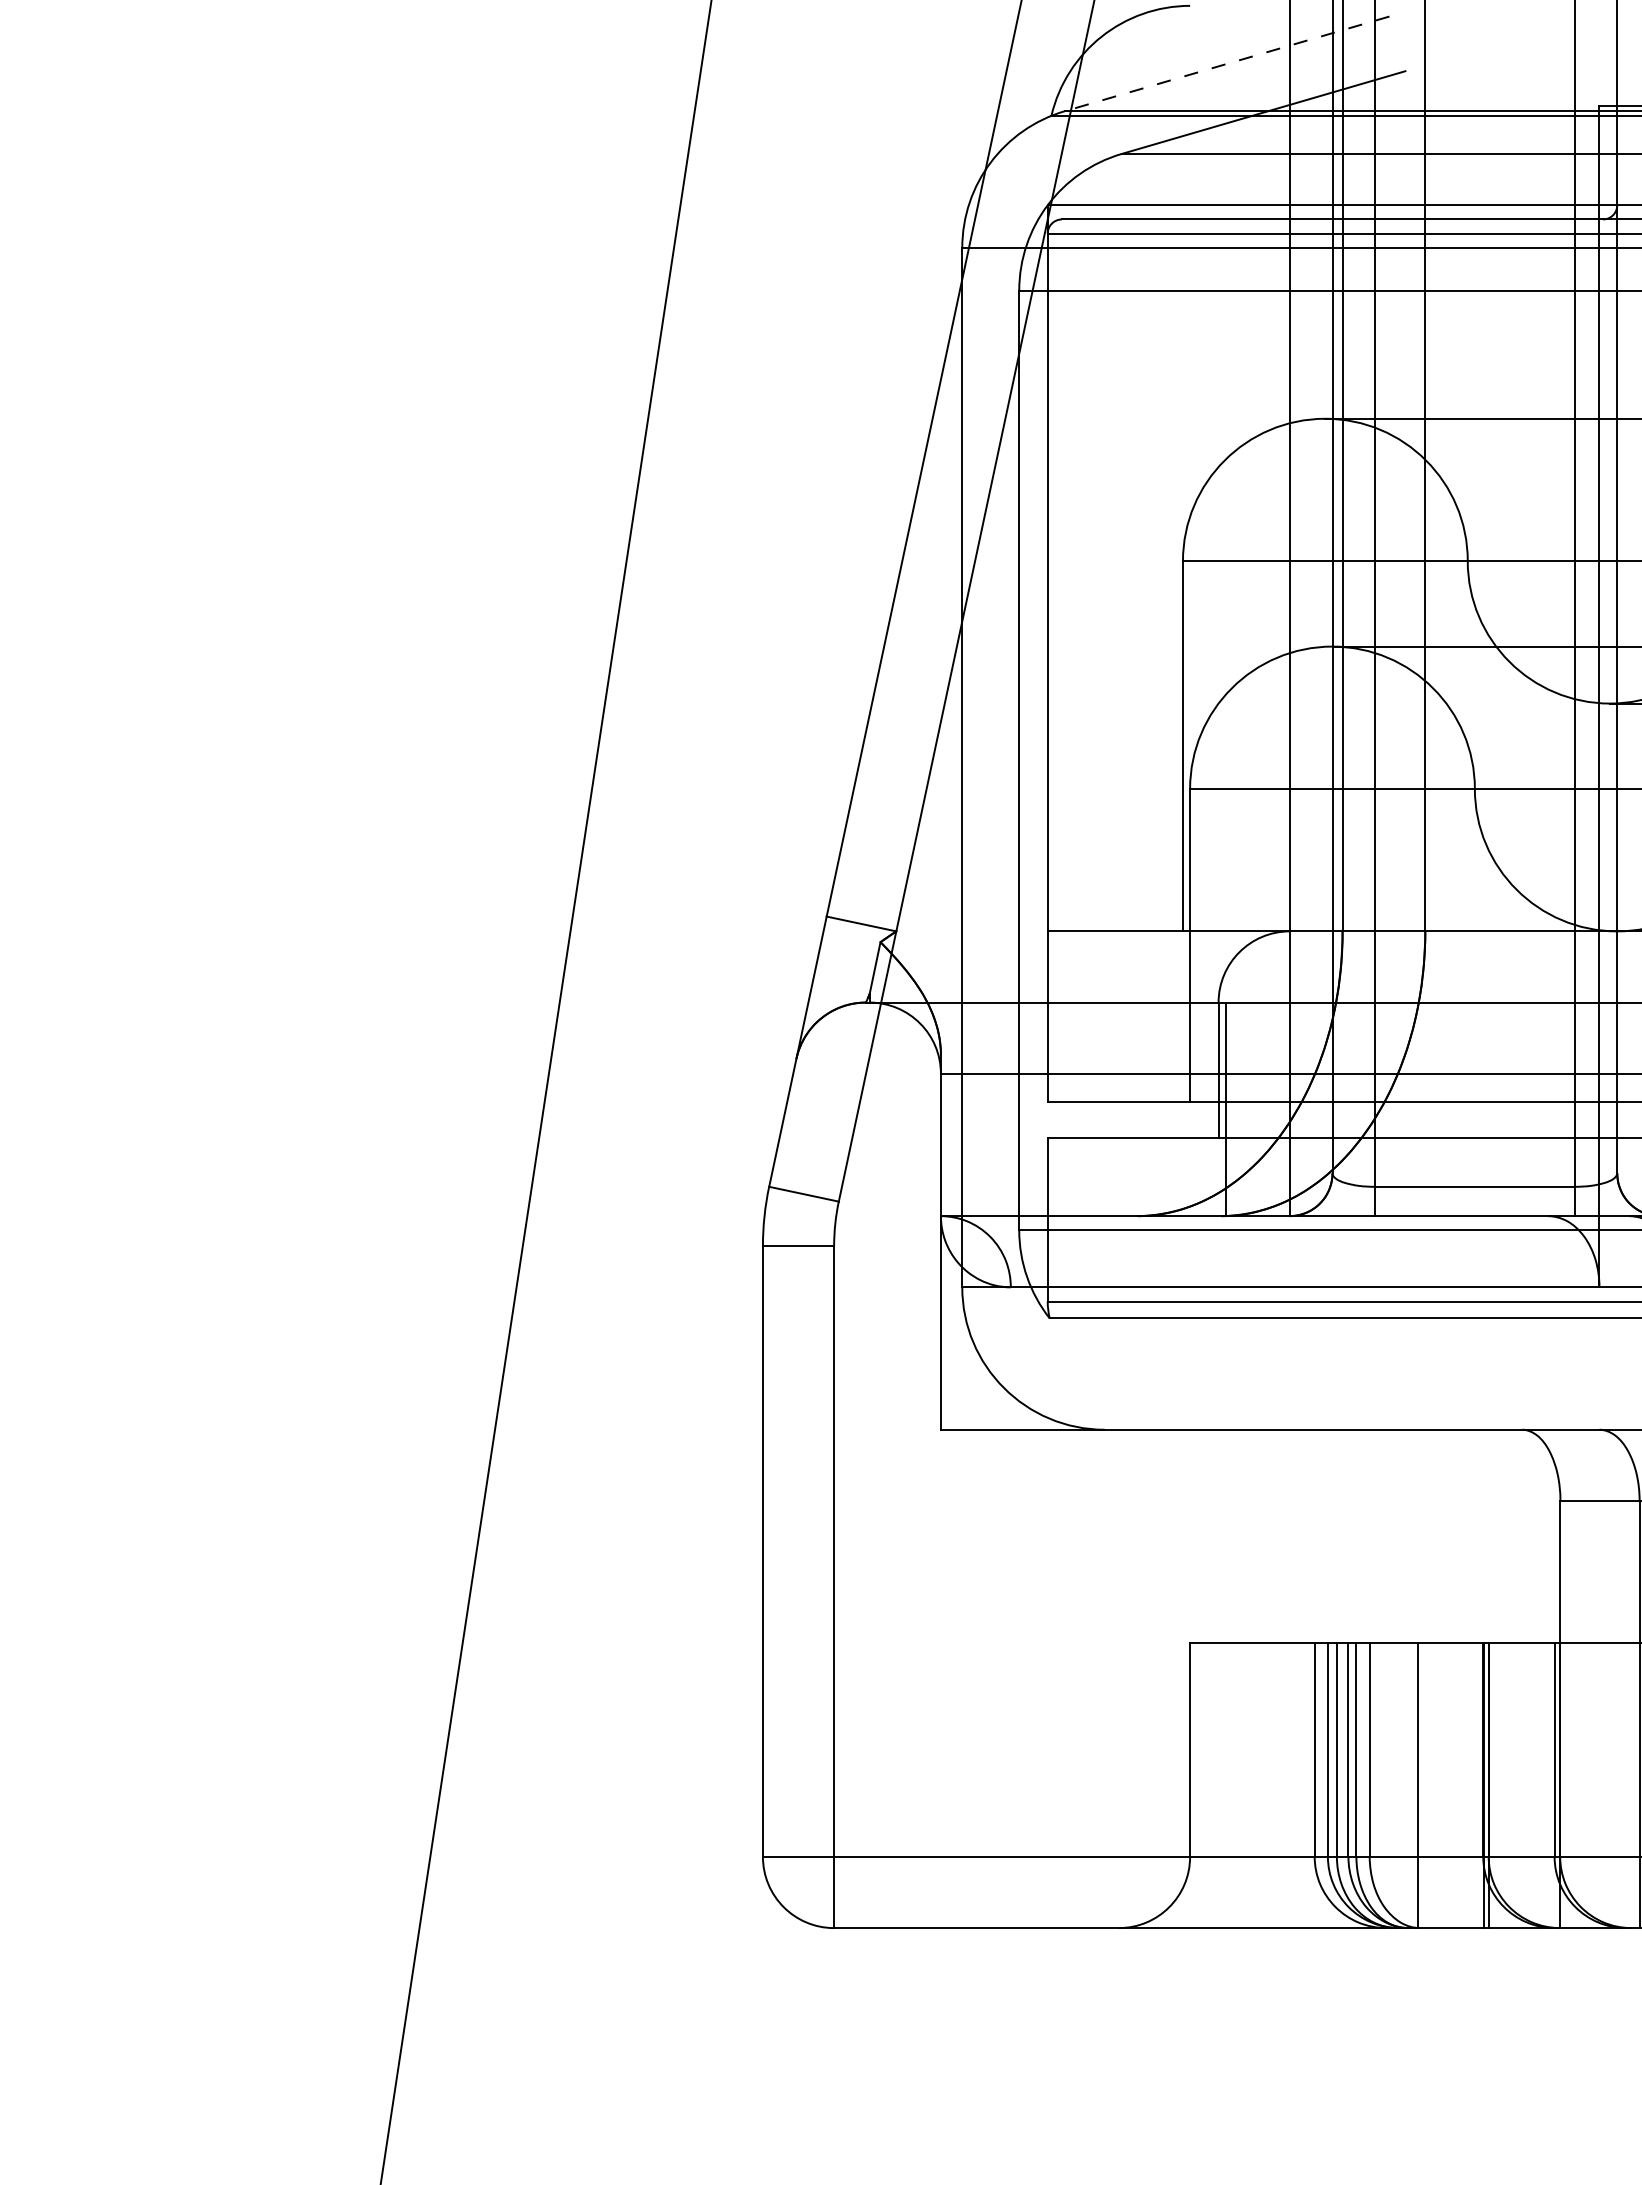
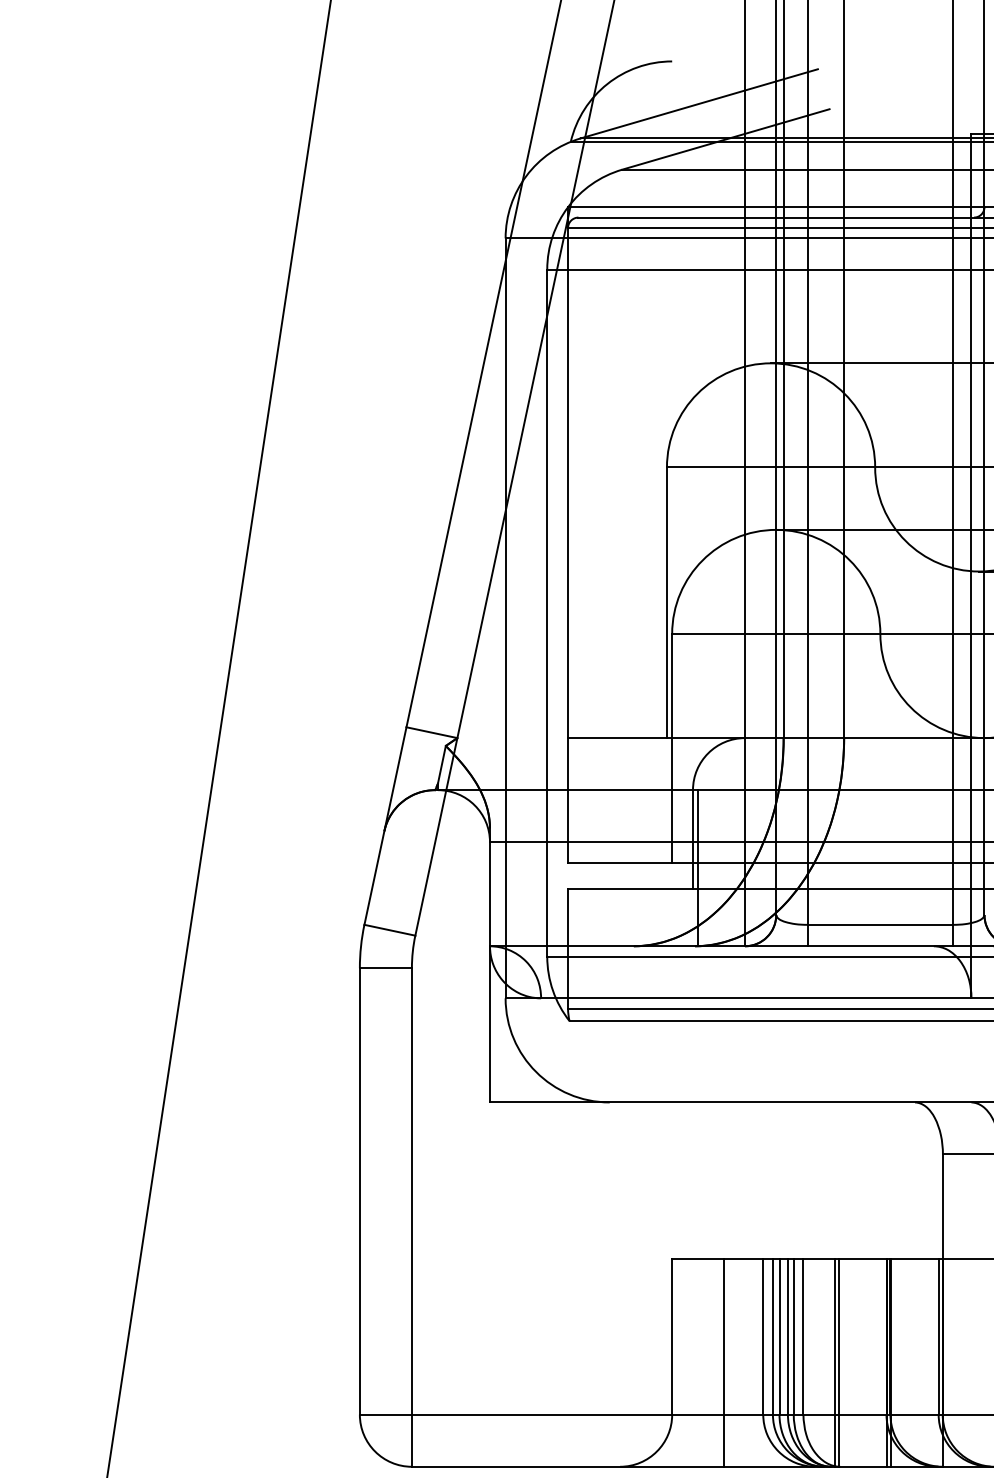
line: (1226, 64) -> (698, 104), dashed -> solid
line: (1261, 1785) -> (724, 1362), added
line: (1412, 1785) -> (834, 1362), added

